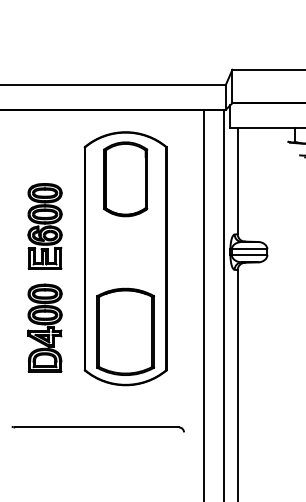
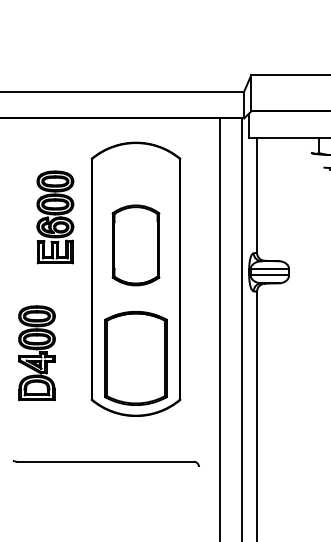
part: (125, 179) -> (135, 245), moved
part: (44, 226) -> (54, 217), moved
part: (44, 327) -> (36, 352), moved

